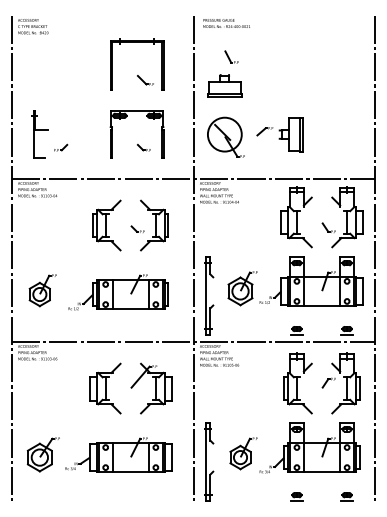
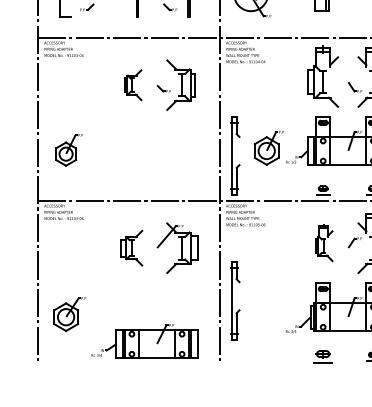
part: (106, 225) -> (132, 85), size x0.6
part: (118, 292) -> (144, 152), removed
part: (297, 383) -> (323, 243), size x0.6
part: (105, 388) -> (131, 248), size x0.7
part: (243, 453) -> (269, 313), removed
part: (118, 454) -> (144, 341), moved
part: (209, 461) -> (235, 300), moved
part: (296, 496) -> (322, 356), size x1.4

